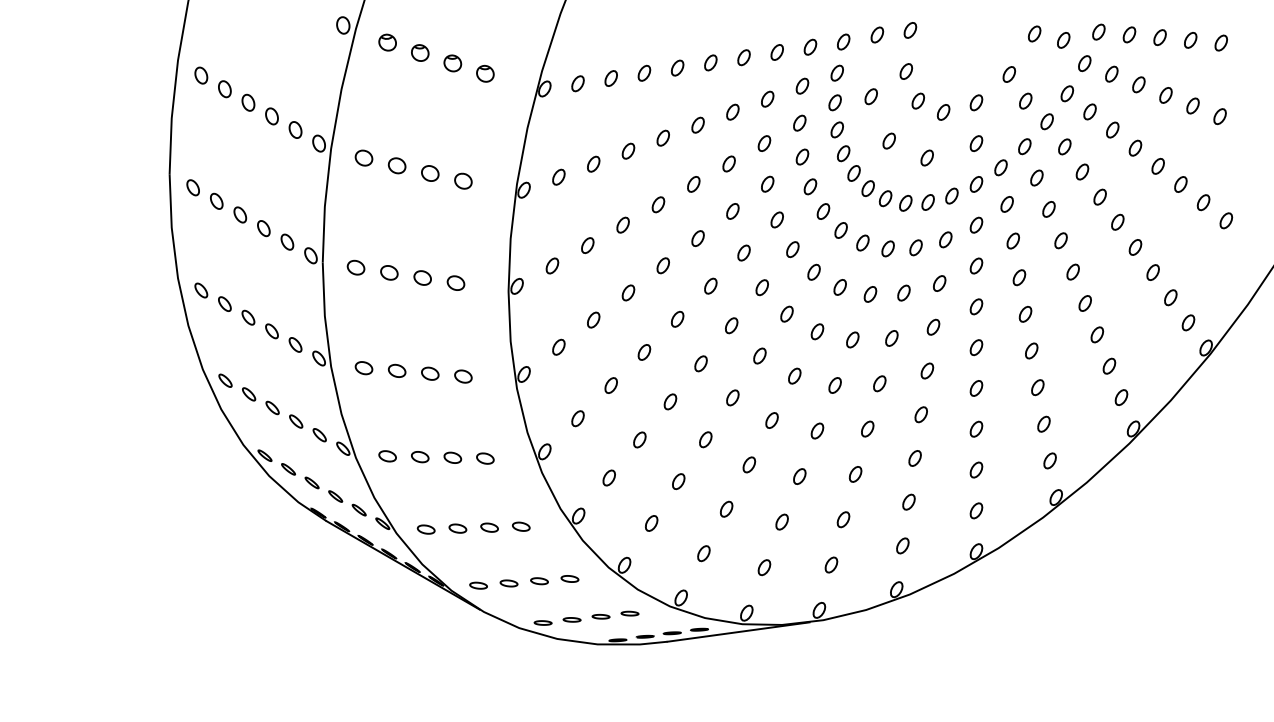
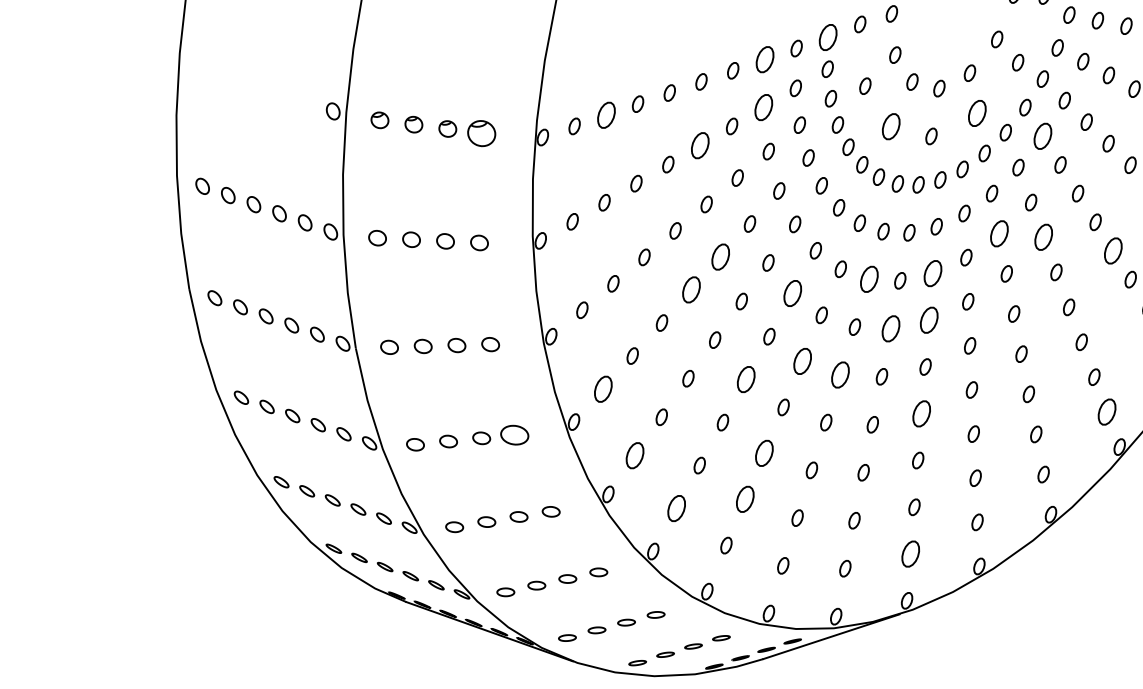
part: (843, 41) -> (828, 36), size x1.6
part: (776, 52) -> (764, 59), size x1.6
part: (485, 73) -> (481, 133), size x1.6
part: (610, 78) -> (605, 115), size x1.6
part: (767, 98) -> (763, 106), size x1.6
part: (697, 124) -> (699, 144), size x1.6
part: (888, 140) -> (890, 126), size x1.6
part: (976, 143) -> (977, 113), size x1.6
part: (1036, 177) -> (1042, 135), size x1.6
part: (697, 238) -> (720, 257), size x1.6
part: (662, 265) -> (690, 289), size x1.6
part: (976, 265) -> (999, 233), size x1.6
part: (1019, 277) -> (1043, 237), size x1.6
part: (761, 287) -> (791, 293), size x1.6
part: (839, 287) -> (868, 279), size x1.6
part: (903, 292) -> (932, 272), size x1.6
part: (1084, 303) -> (1112, 251), size x1.6
part: (891, 338) -> (928, 320), size x1.6
part: (852, 339) -> (890, 328), size x1.6
part: (558, 346) -> (602, 388), size x1.6
part: (759, 355) -> (802, 360), size x1.6
part: (700, 363) -> (745, 379), size x1.6
part: (794, 375) -> (840, 374), size x1.6
part: (463, 376) -> (514, 435), size x1.6
part: (577, 418) -> (634, 455), size x1.6
part: (867, 428) -> (921, 413), size x1.6
part: (705, 439) -> (764, 453), size x1.6
part: (1049, 460) -> (1106, 411), size x1.6
part: (608, 477) -> (675, 508), size x1.6
part: (678, 481) -> (745, 499), size x1.6
part: (831, 564) -> (910, 553), size x1.6

